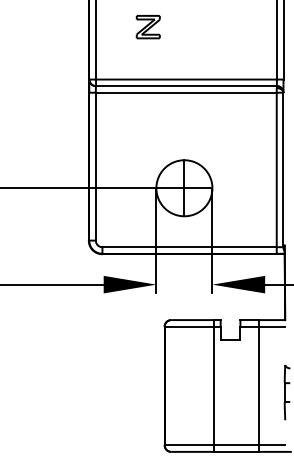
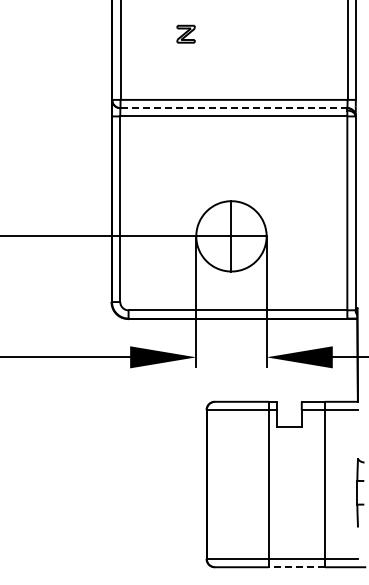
part: (147, 27) -> (185, 34), size x0.6
line: (186, 86) -> (234, 108), solid -> dashed
line: (236, 452) -> (296, 567), solid -> dashed

